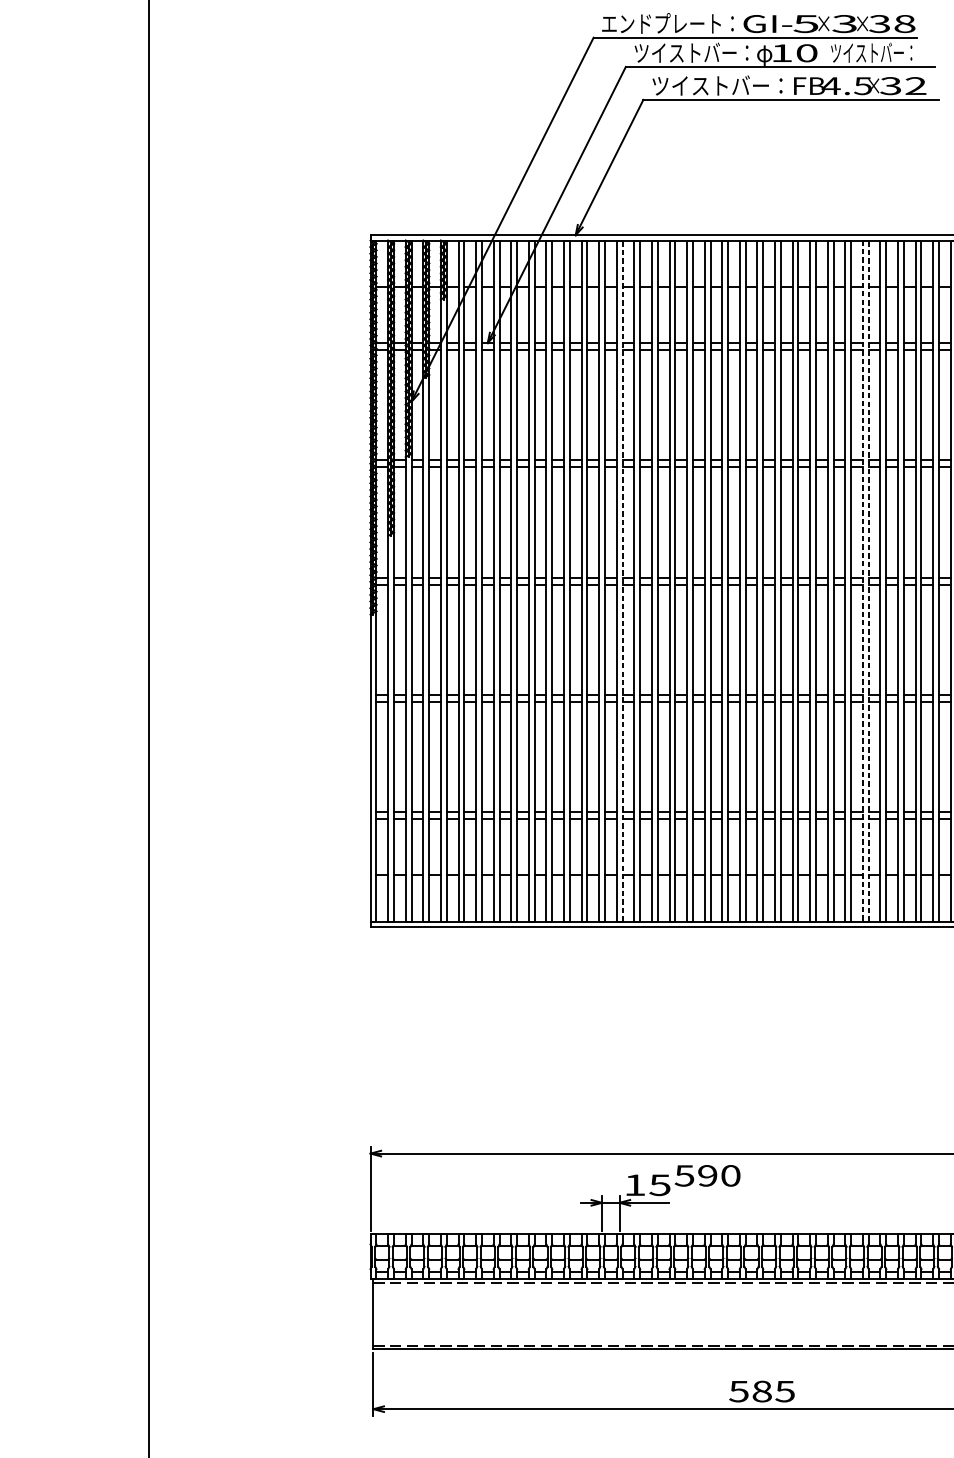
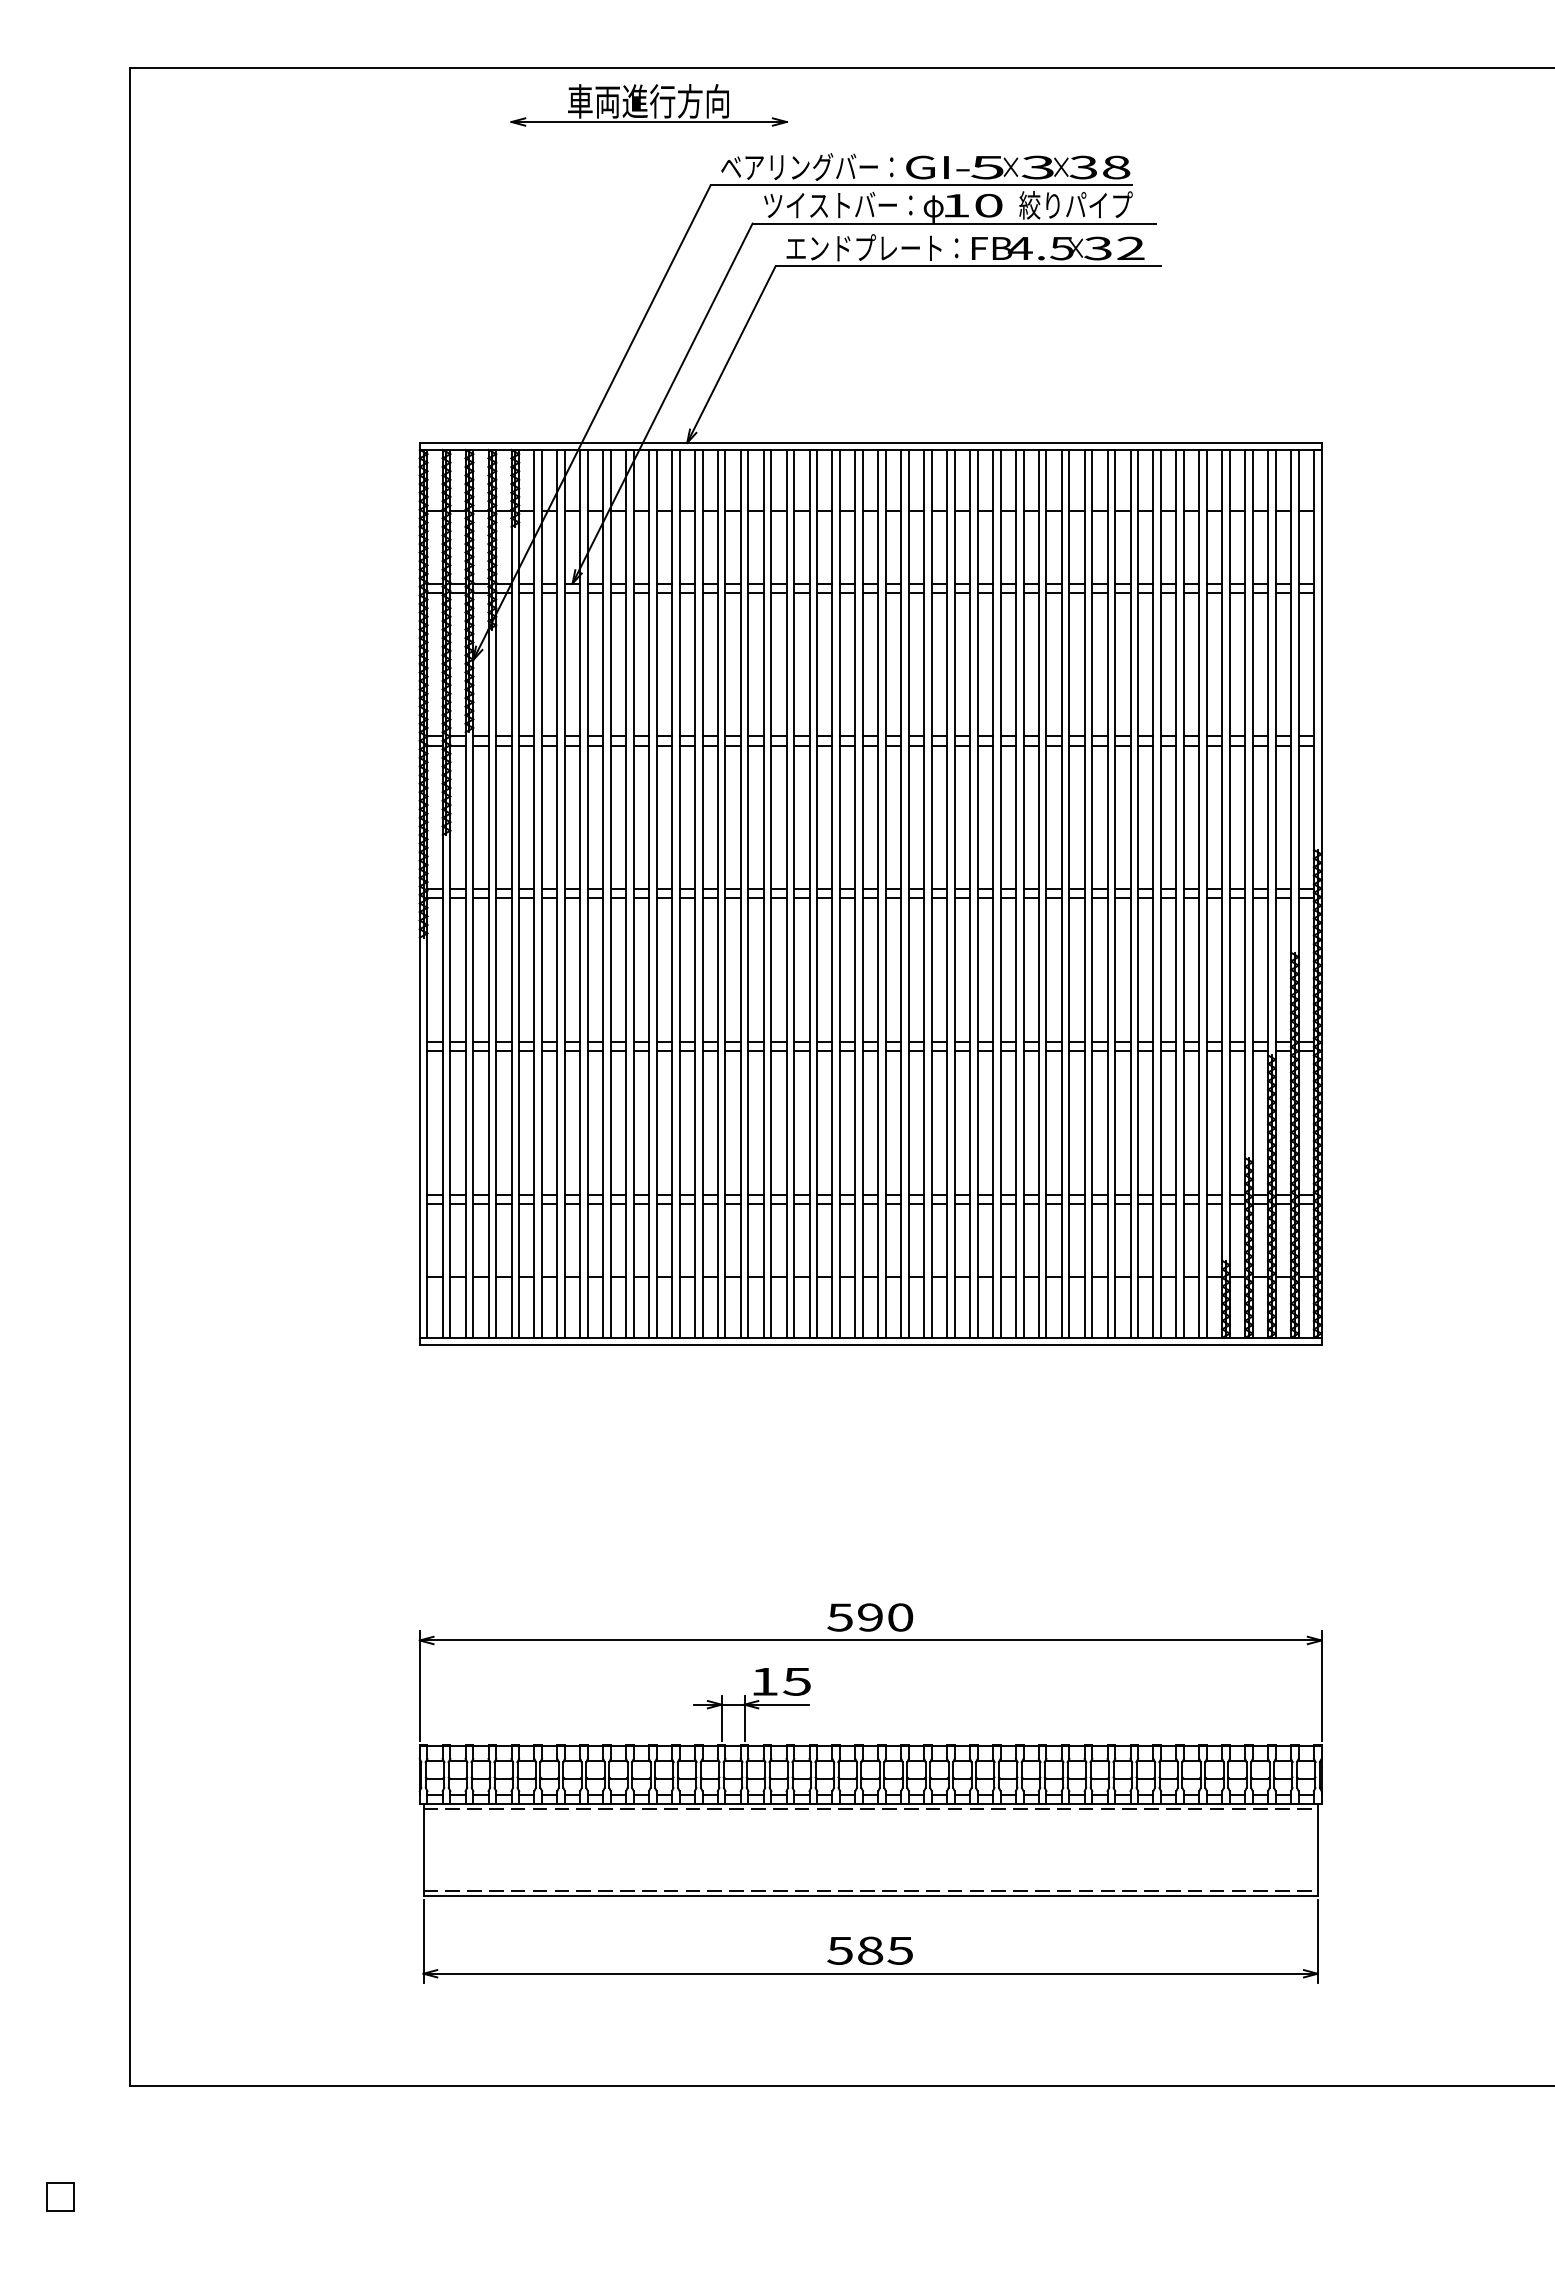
text: (661, 23) -> (799, 166), エンドプレート： -> ベアリングバー：
text: (873, 52) -> (1075, 204), ツイストバー： -> 絞りパイプ
text: (717, 85) -> (872, 247), ツイストバー： -> エンドプレート：
line: (622, 580) -> (748, 893), dashed -> solid
line: (862, 580) -> (1061, 893), dashed -> solid
line: (868, 580) -> (1069, 893), dashed -> solid
text: (707, 1175) -> (870, 1617), moved
text: (761, 1391) -> (869, 1950), moved

